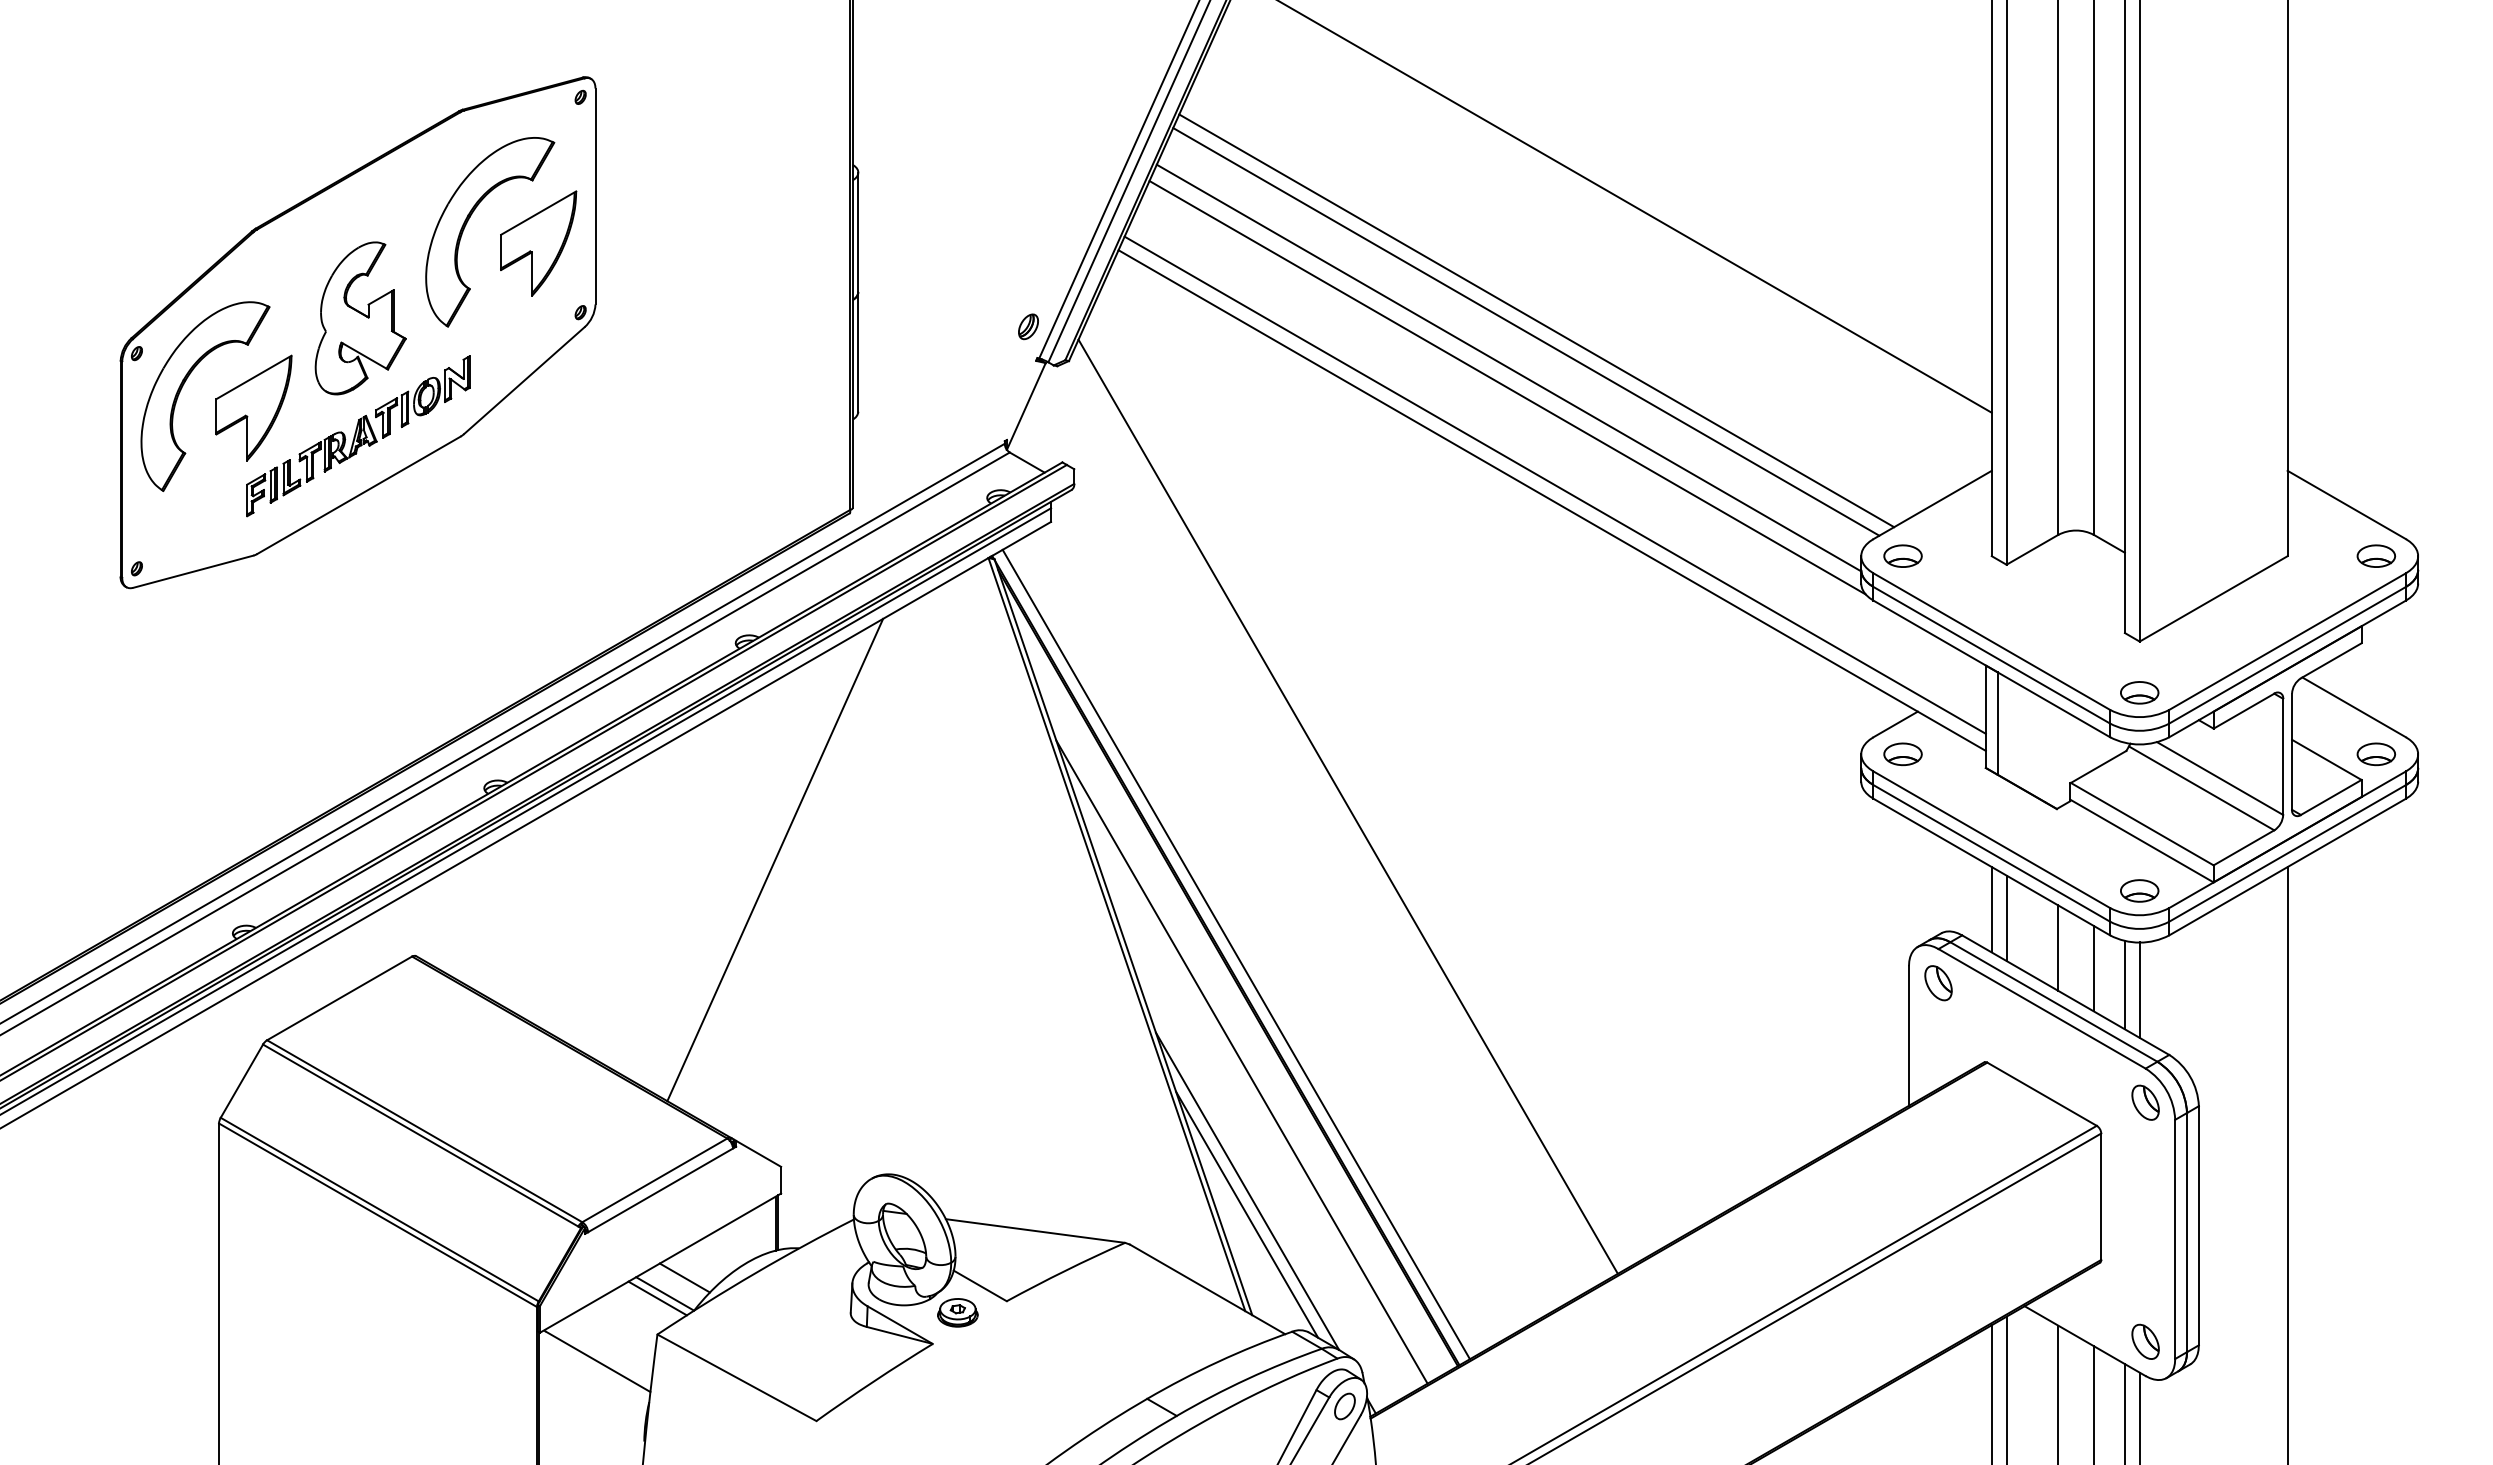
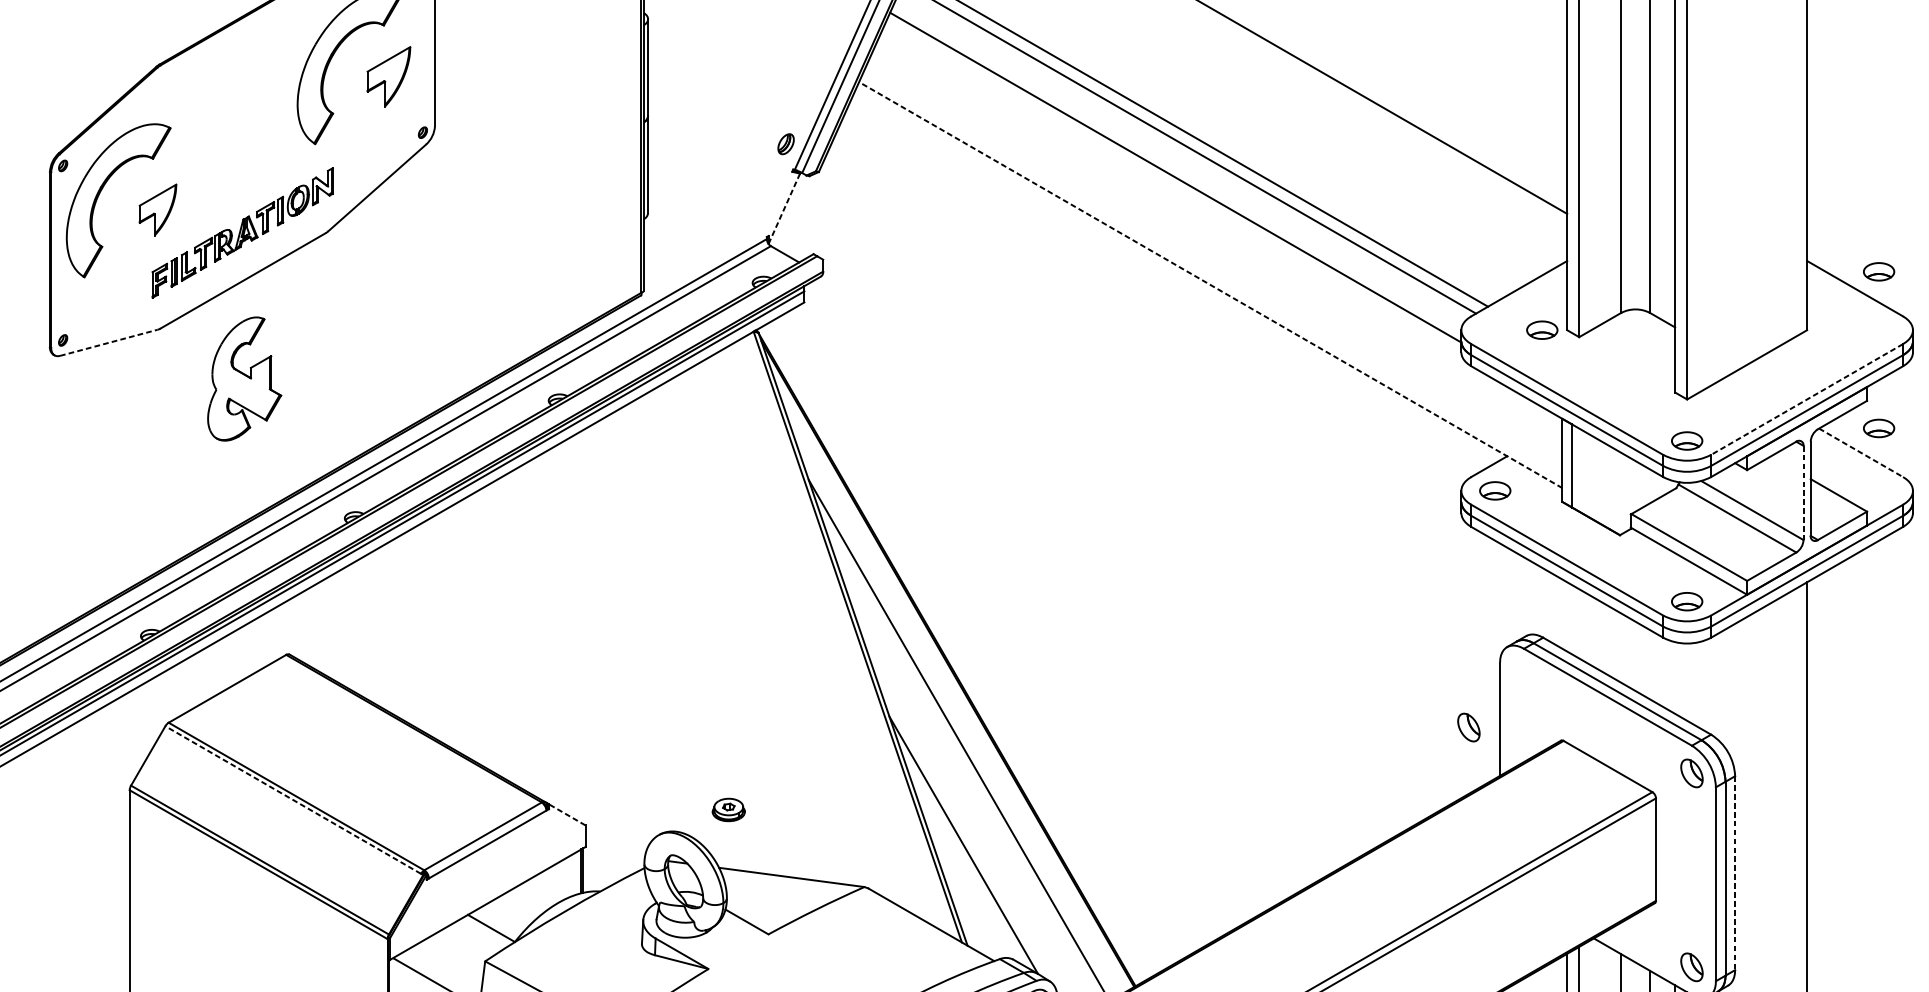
part: (538, 243) -> (388, 76), size x0.7
part: (360, 318) -> (244, 379), moved
line: (1507, 387) -> (1174, 193), removed
line: (1026, 406) -> (784, 208), solid -> dashed
part: (253, 407) -> (157, 209), size x0.6
line: (1554, 484) -> (1212, 272), removed
line: (1552, 500) -> (1211, 285), solid -> dashed
part: (1902, 555) -> (1541, 329), moved
part: (2376, 555) -> (1879, 271), moved
line: (193, 571) -> (108, 342), solid -> dashed
line: (2287, 641) -> (1807, 399), solid -> dashed
line: (2354, 707) -> (1861, 452), solid -> dashed
part: (2376, 754) -> (1879, 428), moved
line: (2283, 757) -> (1803, 493), solid -> dashed
line: (1347, 806) -> (1044, 533), removed
line: (775, 859) -> (580, 576), removed
line: (1991, 909) -> (1566, 616), removed
line: (2006, 918) -> (1579, 624), removed
line: (2058, 947) -> (1621, 647), removed
line: (1235, 954) -> (953, 653), removed
line: (2093, 968) -> (1649, 664), removed
part: (1938, 983) -> (1468, 727), moved
line: (2124, 984) -> (1674, 677), removed
line: (2139, 989) -> (1687, 681), removed
line: (420, 1135) -> (293, 799), solid -> dashed
line: (758, 1153) -> (567, 814), solid -> dashed
line: (1247, 1214) -> (963, 864), removed
line: (2198, 1225) -> (1734, 872), solid -> dashed
line: (684, 1277) -> (507, 915), removed
line: (657, 1298) -> (485, 932), removed
part: (957, 1312) -> (728, 809), moved

